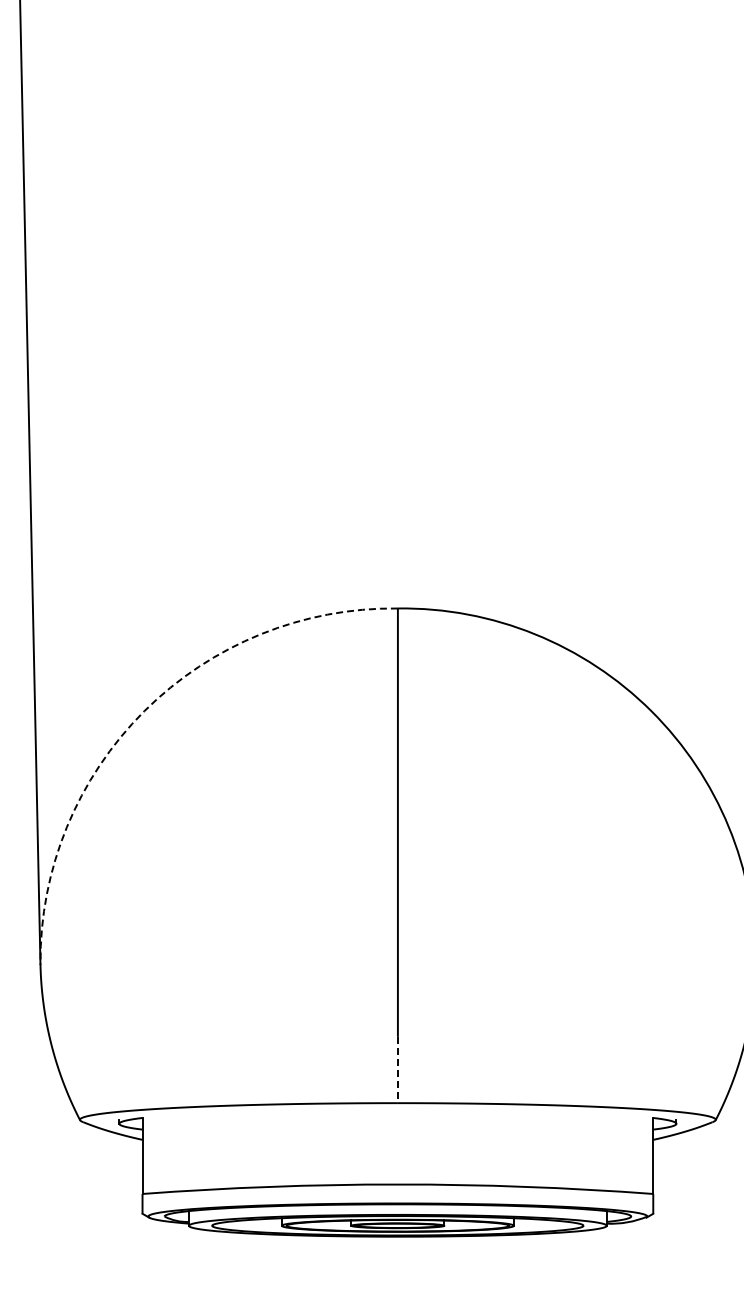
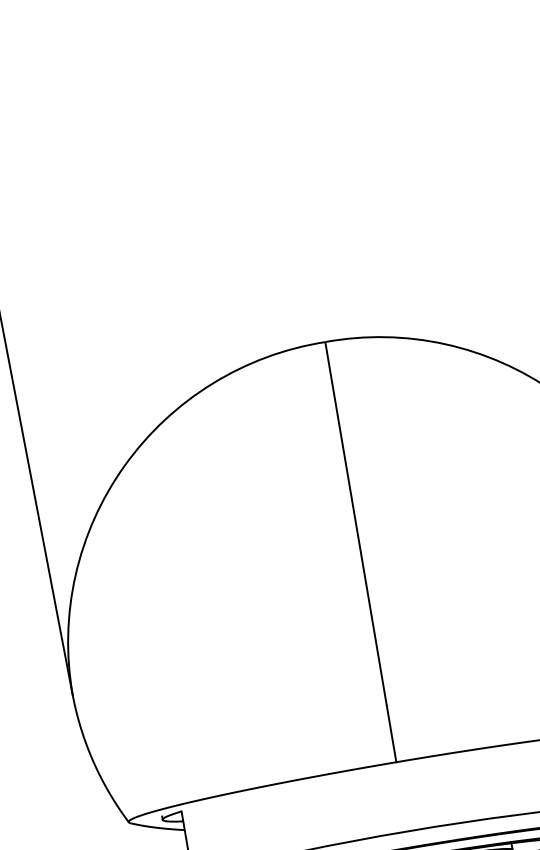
arc: (144, 711) -> (124, 465), dashed -> solid
line: (397, 1070) -> (391, 734), dashed -> solid

